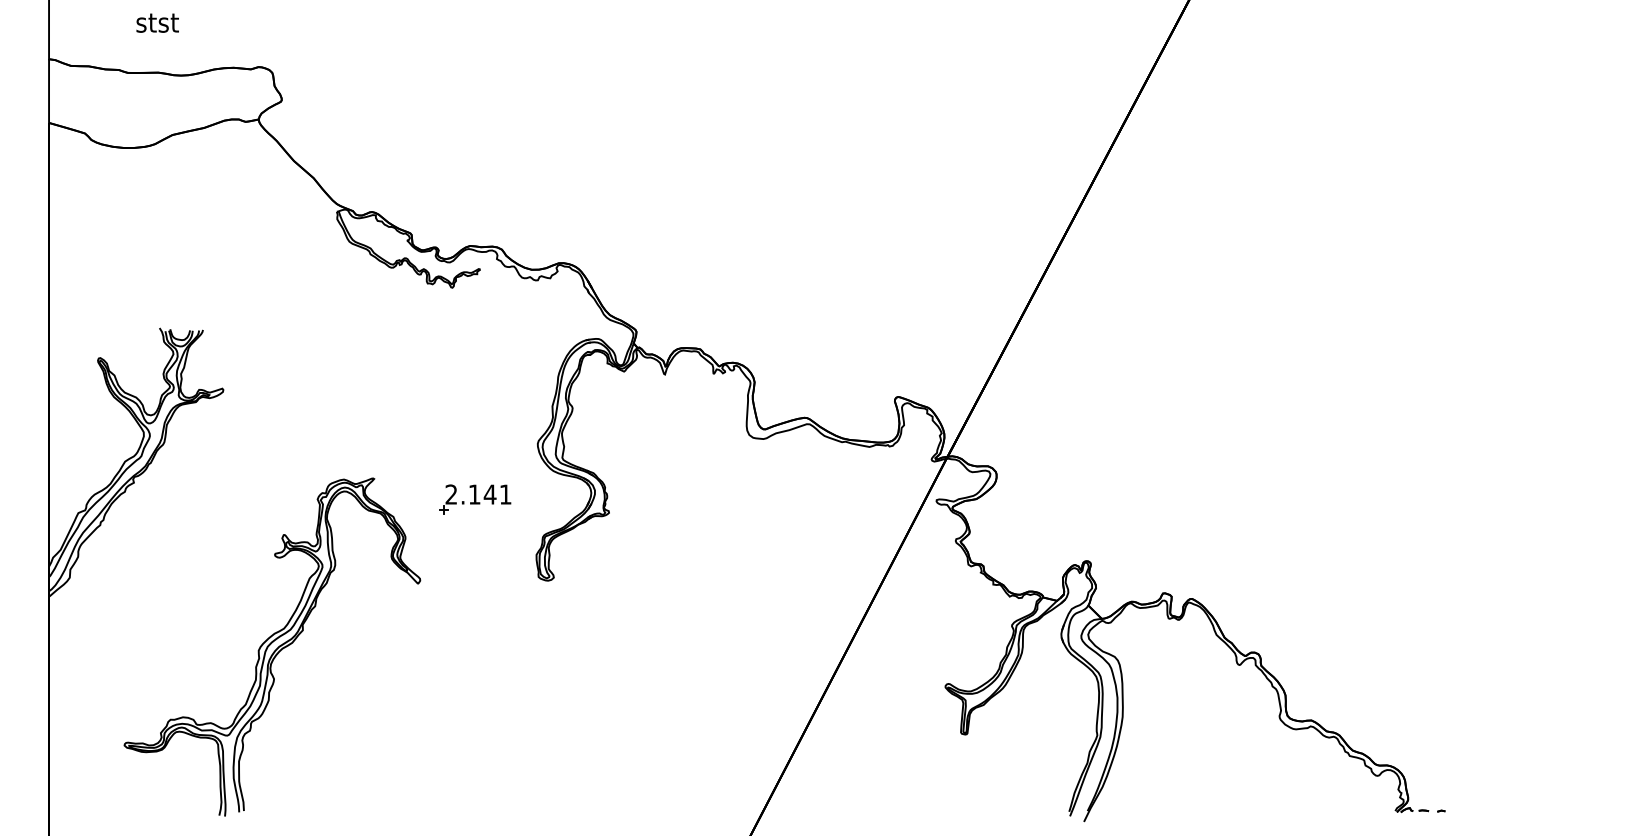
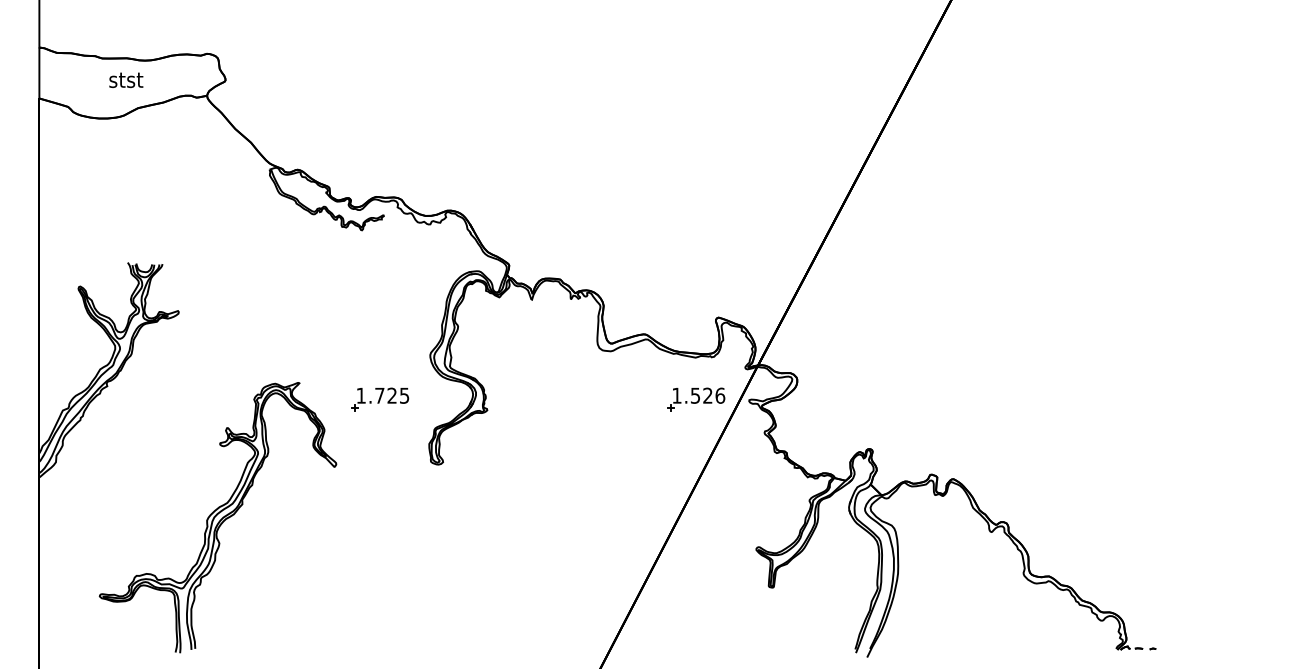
text: (157, 22) -> (126, 79), moved
text: (478, 494) -> (382, 395), 2.141 -> 1.725
part: (870, 499) -> (696, 399), added

